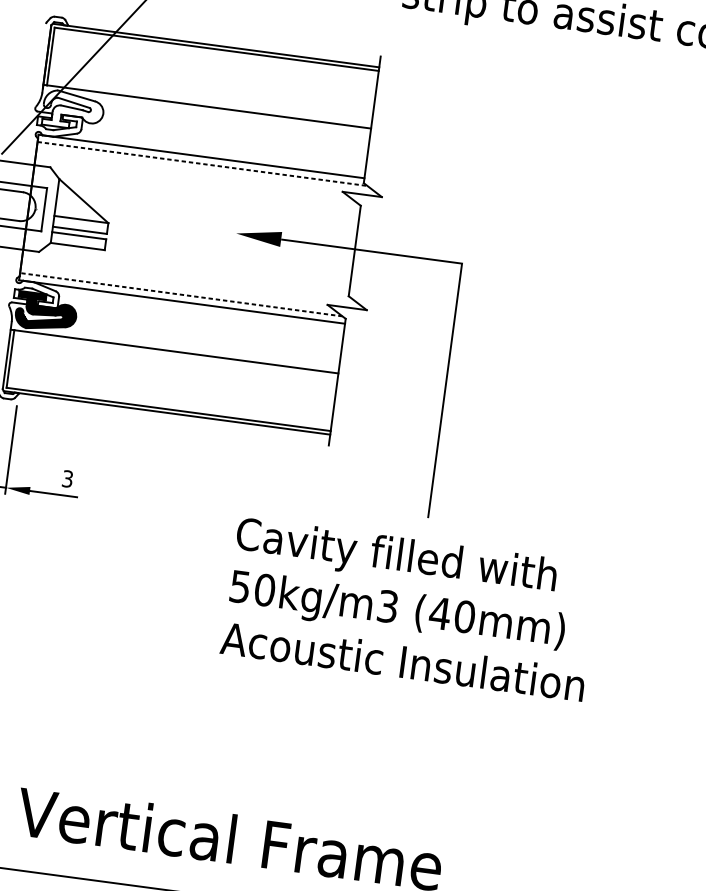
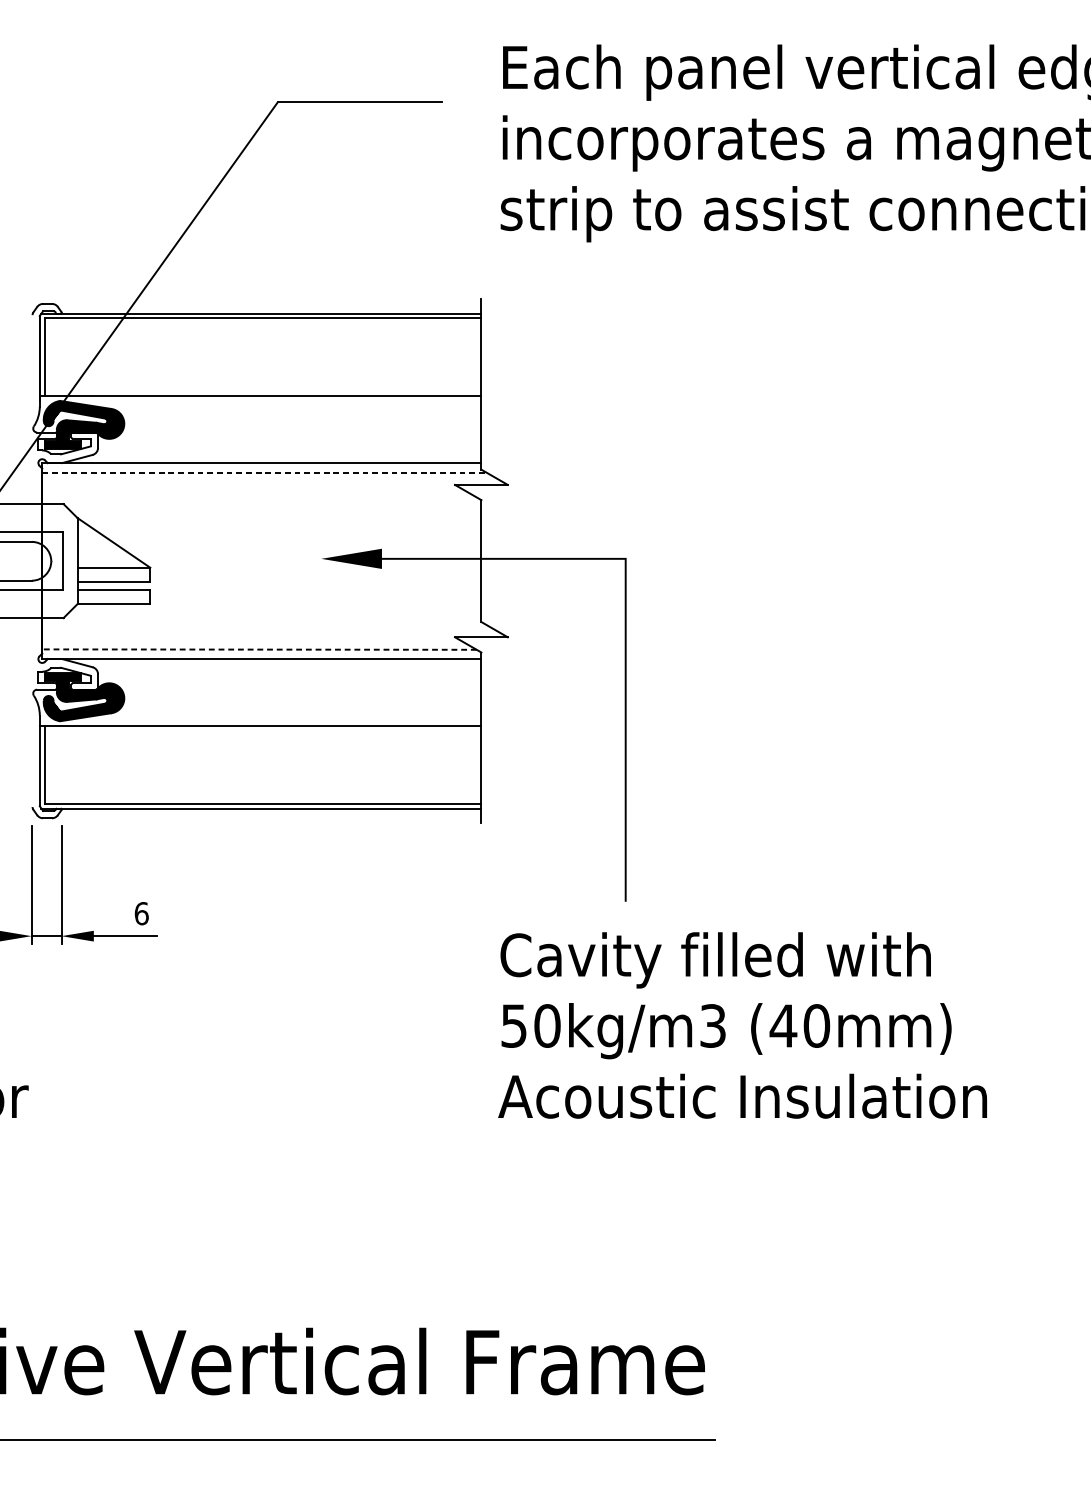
fill: (72, 110) -> (83, 424), added
text: (67, 478) -> (141, 913), 3 -> 6
text: (409, 609) -> (742, 1025), moved

